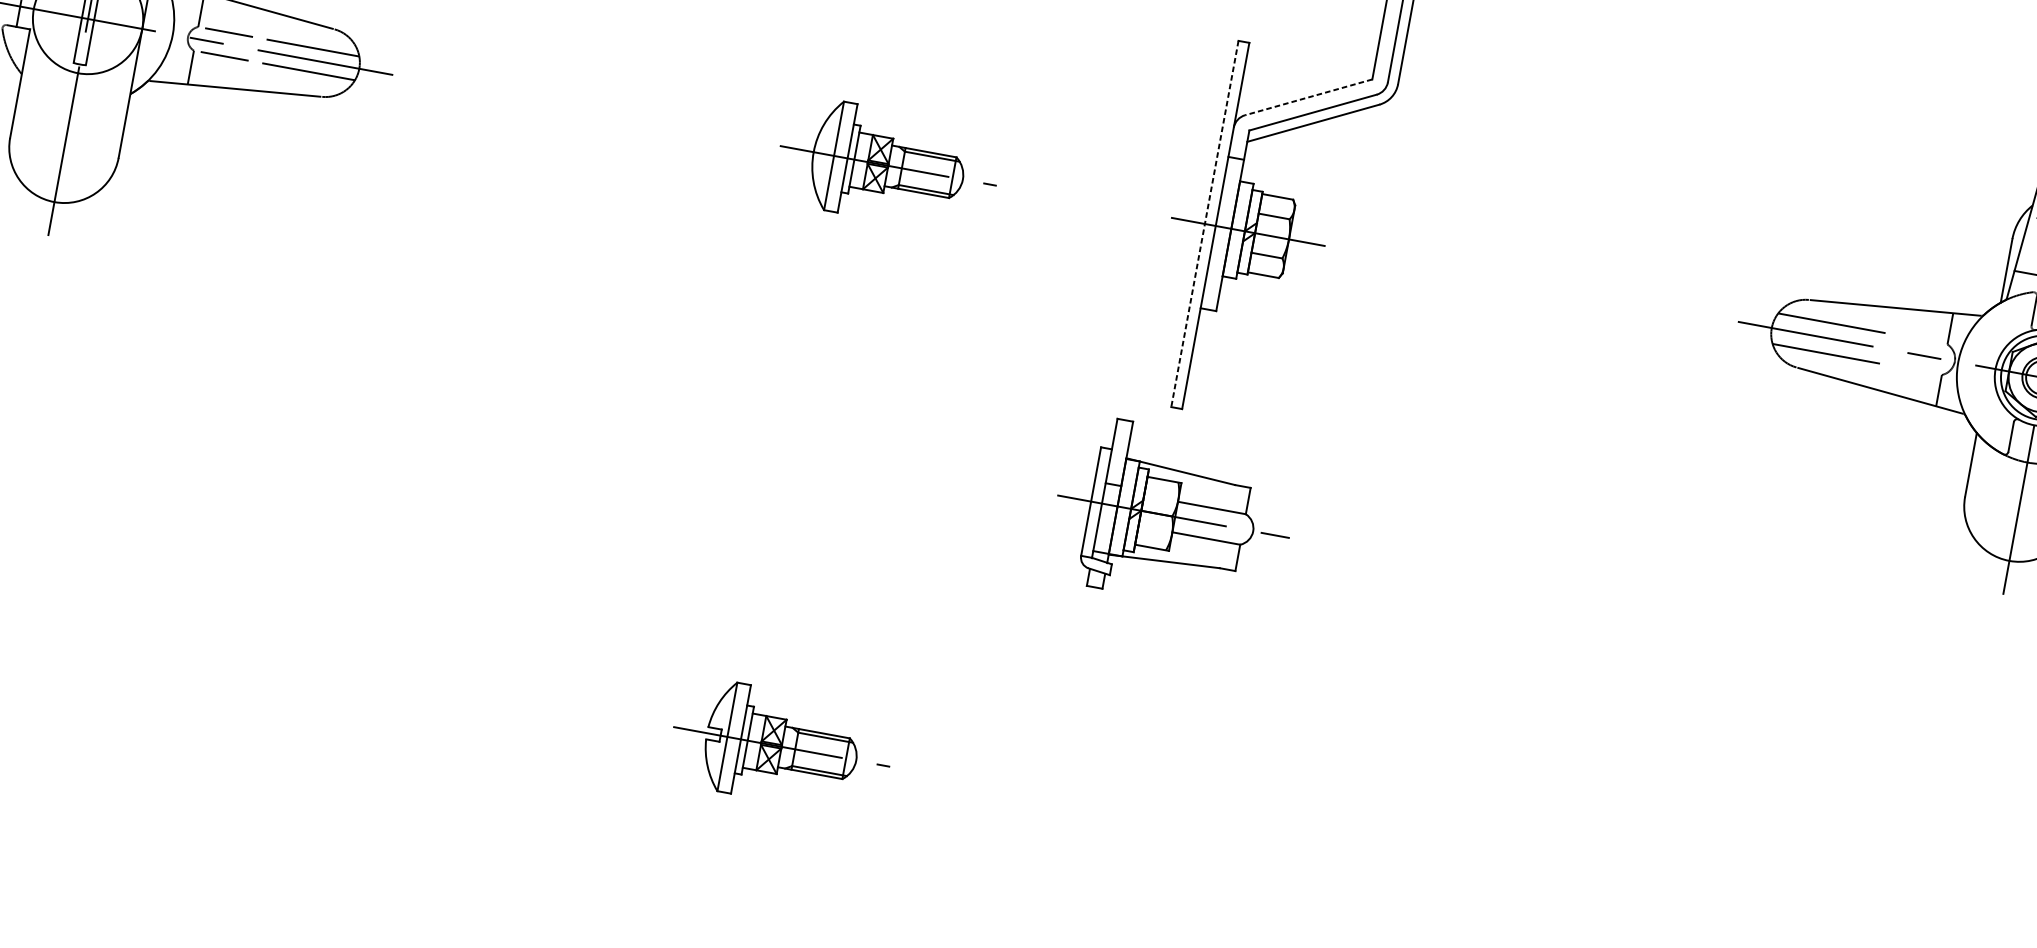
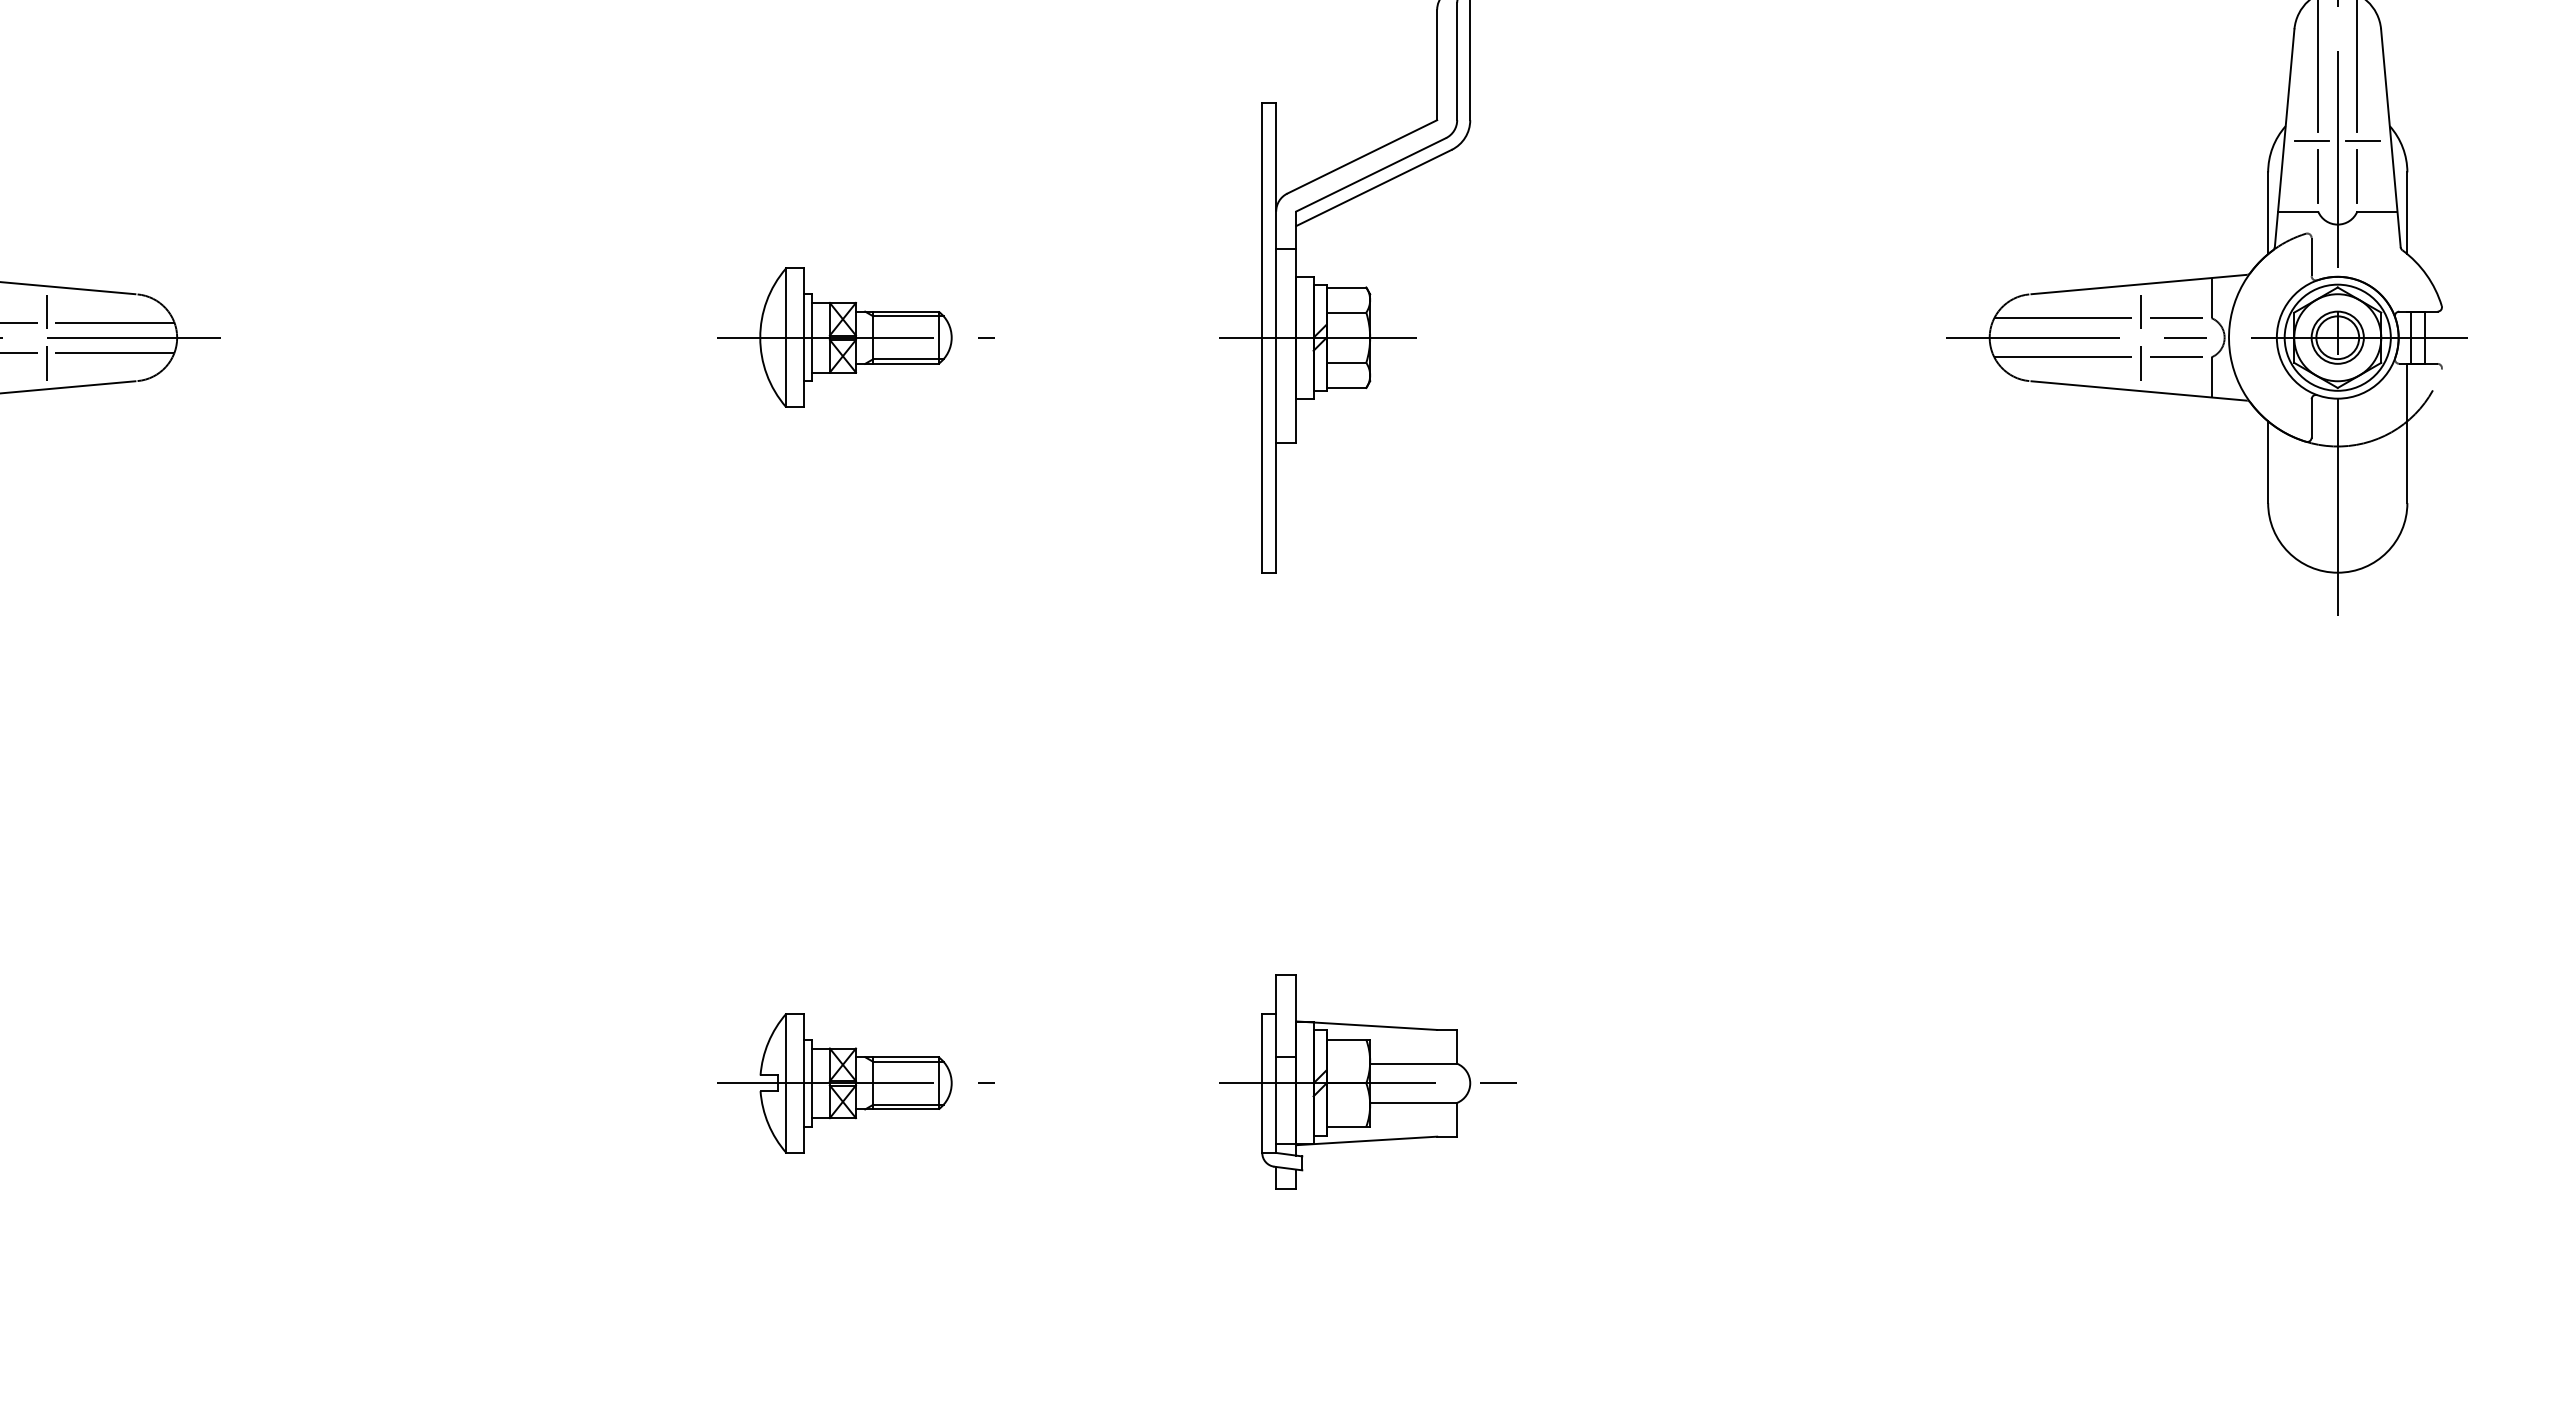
line: (261, 30) -> (46, 312), added
line: (253, 70) -> (46, 363), added
line: (1308, 97) -> (1361, 157), dashed -> solid
line: (1205, 223) -> (1262, 337), dashed -> solid
line: (1892, 329) -> (2140, 312), added
line: (1919, 339) -> (2175, 318), added
line: (1885, 369) -> (2140, 363), added
line: (1913, 369) -> (2175, 357), added
part: (1173, 515) -> (1367, 1081), moved

